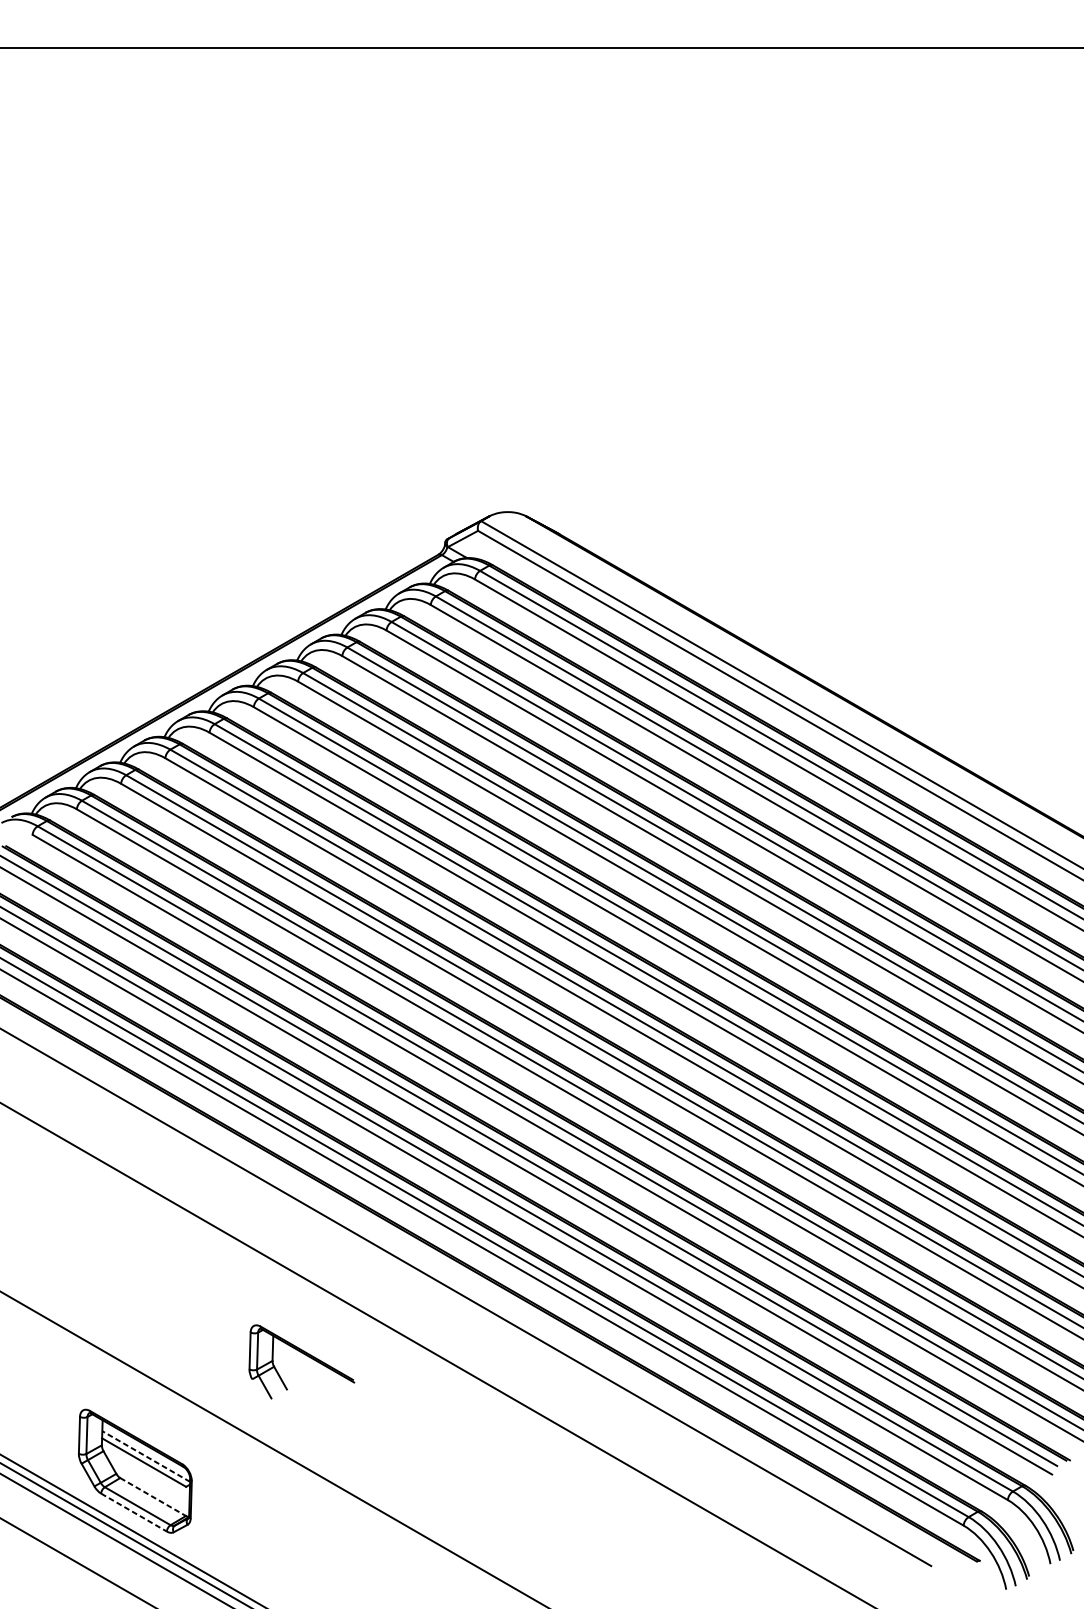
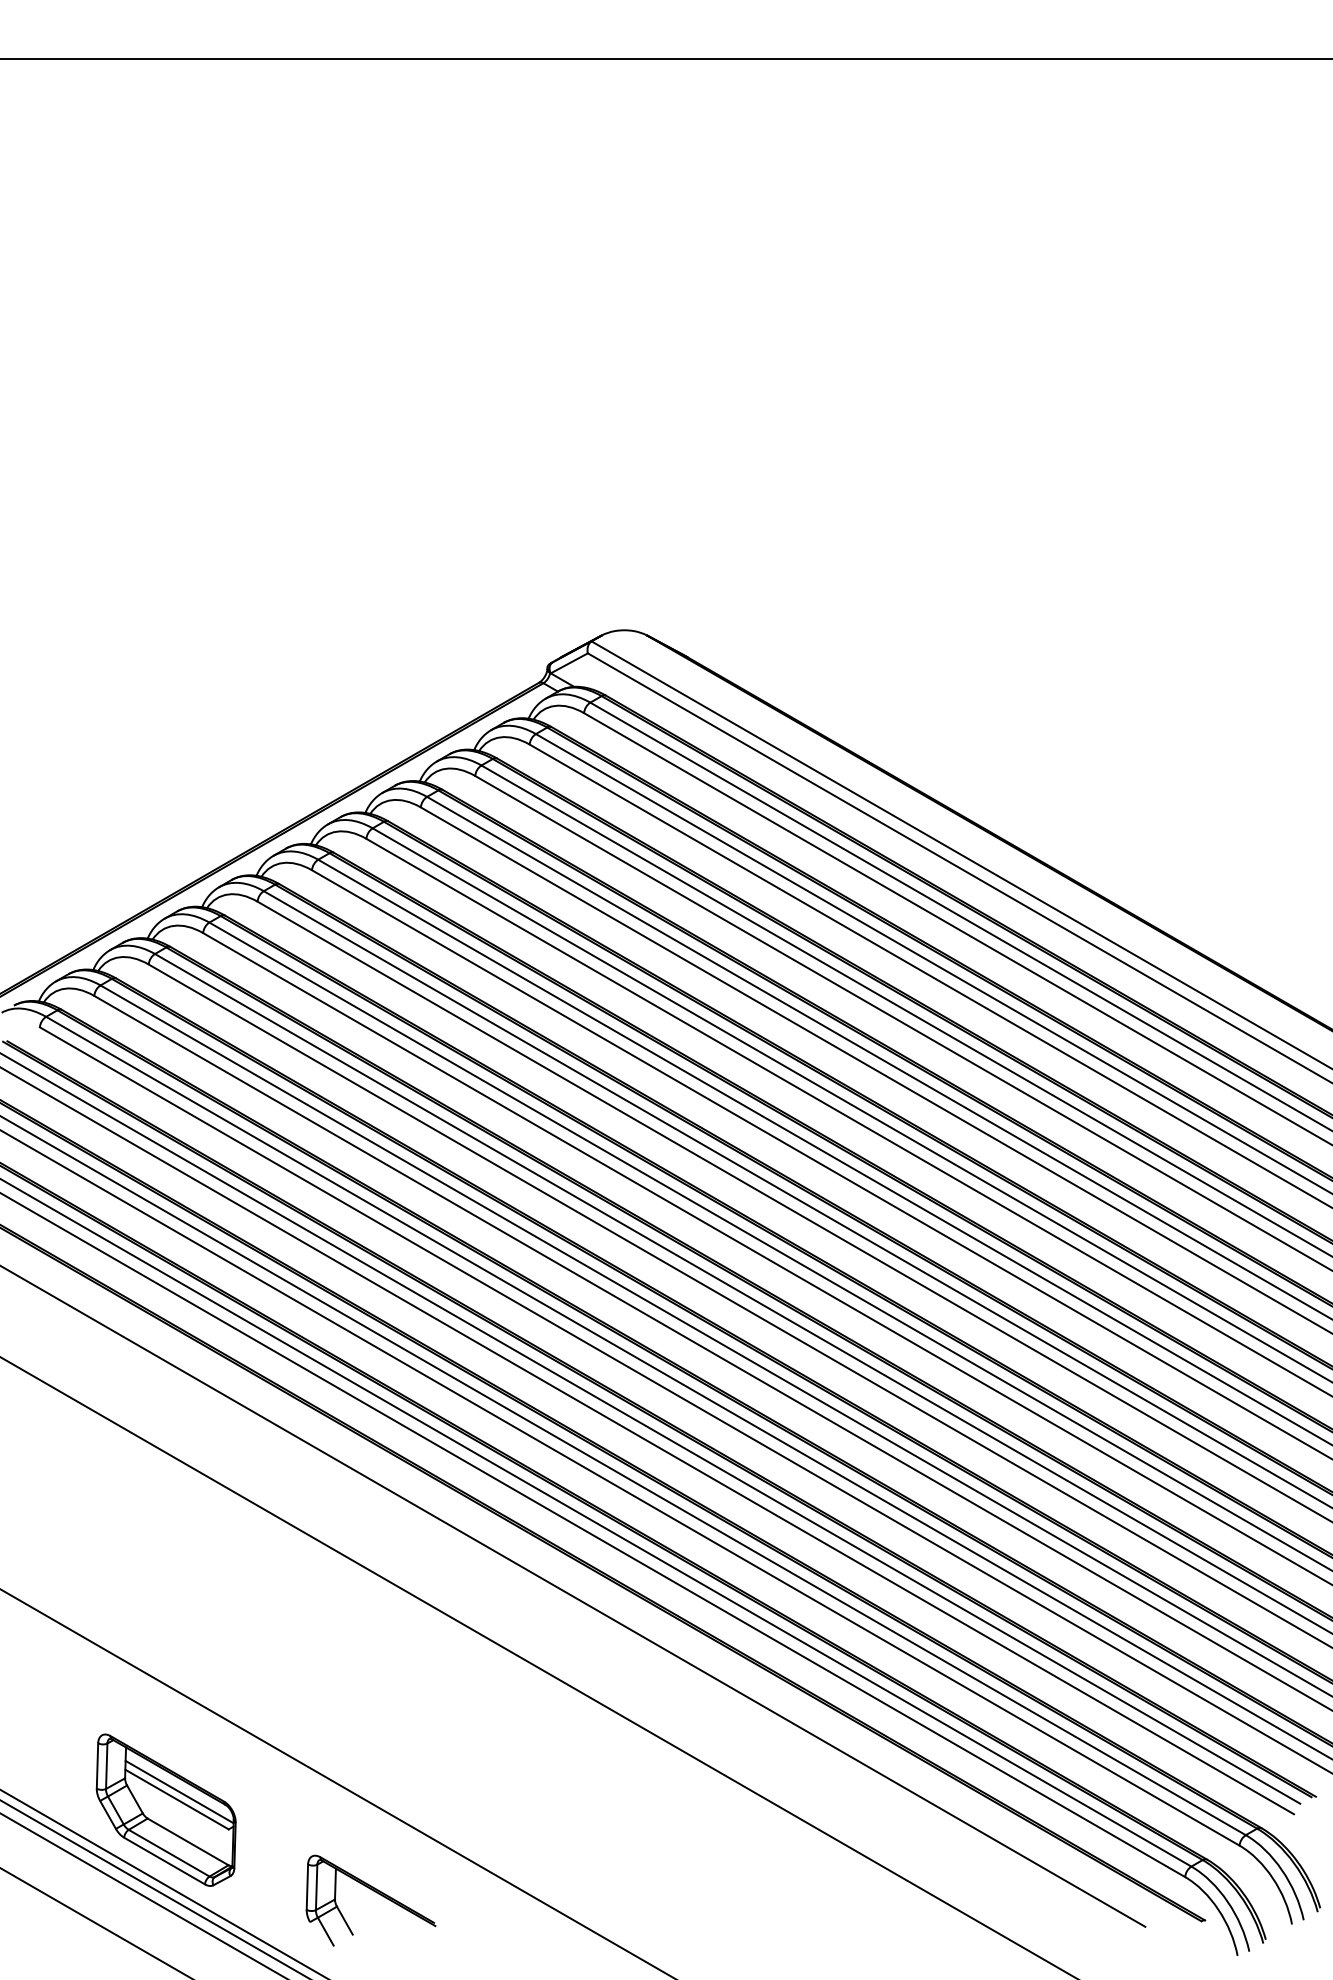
part: (306, 1356) -> (376, 1893), moved
line: (146, 1456) -> (179, 1791), dashed -> solid
line: (153, 1496) -> (188, 1841), dashed -> solid
line: (133, 1512) -> (164, 1861), dashed -> solid

